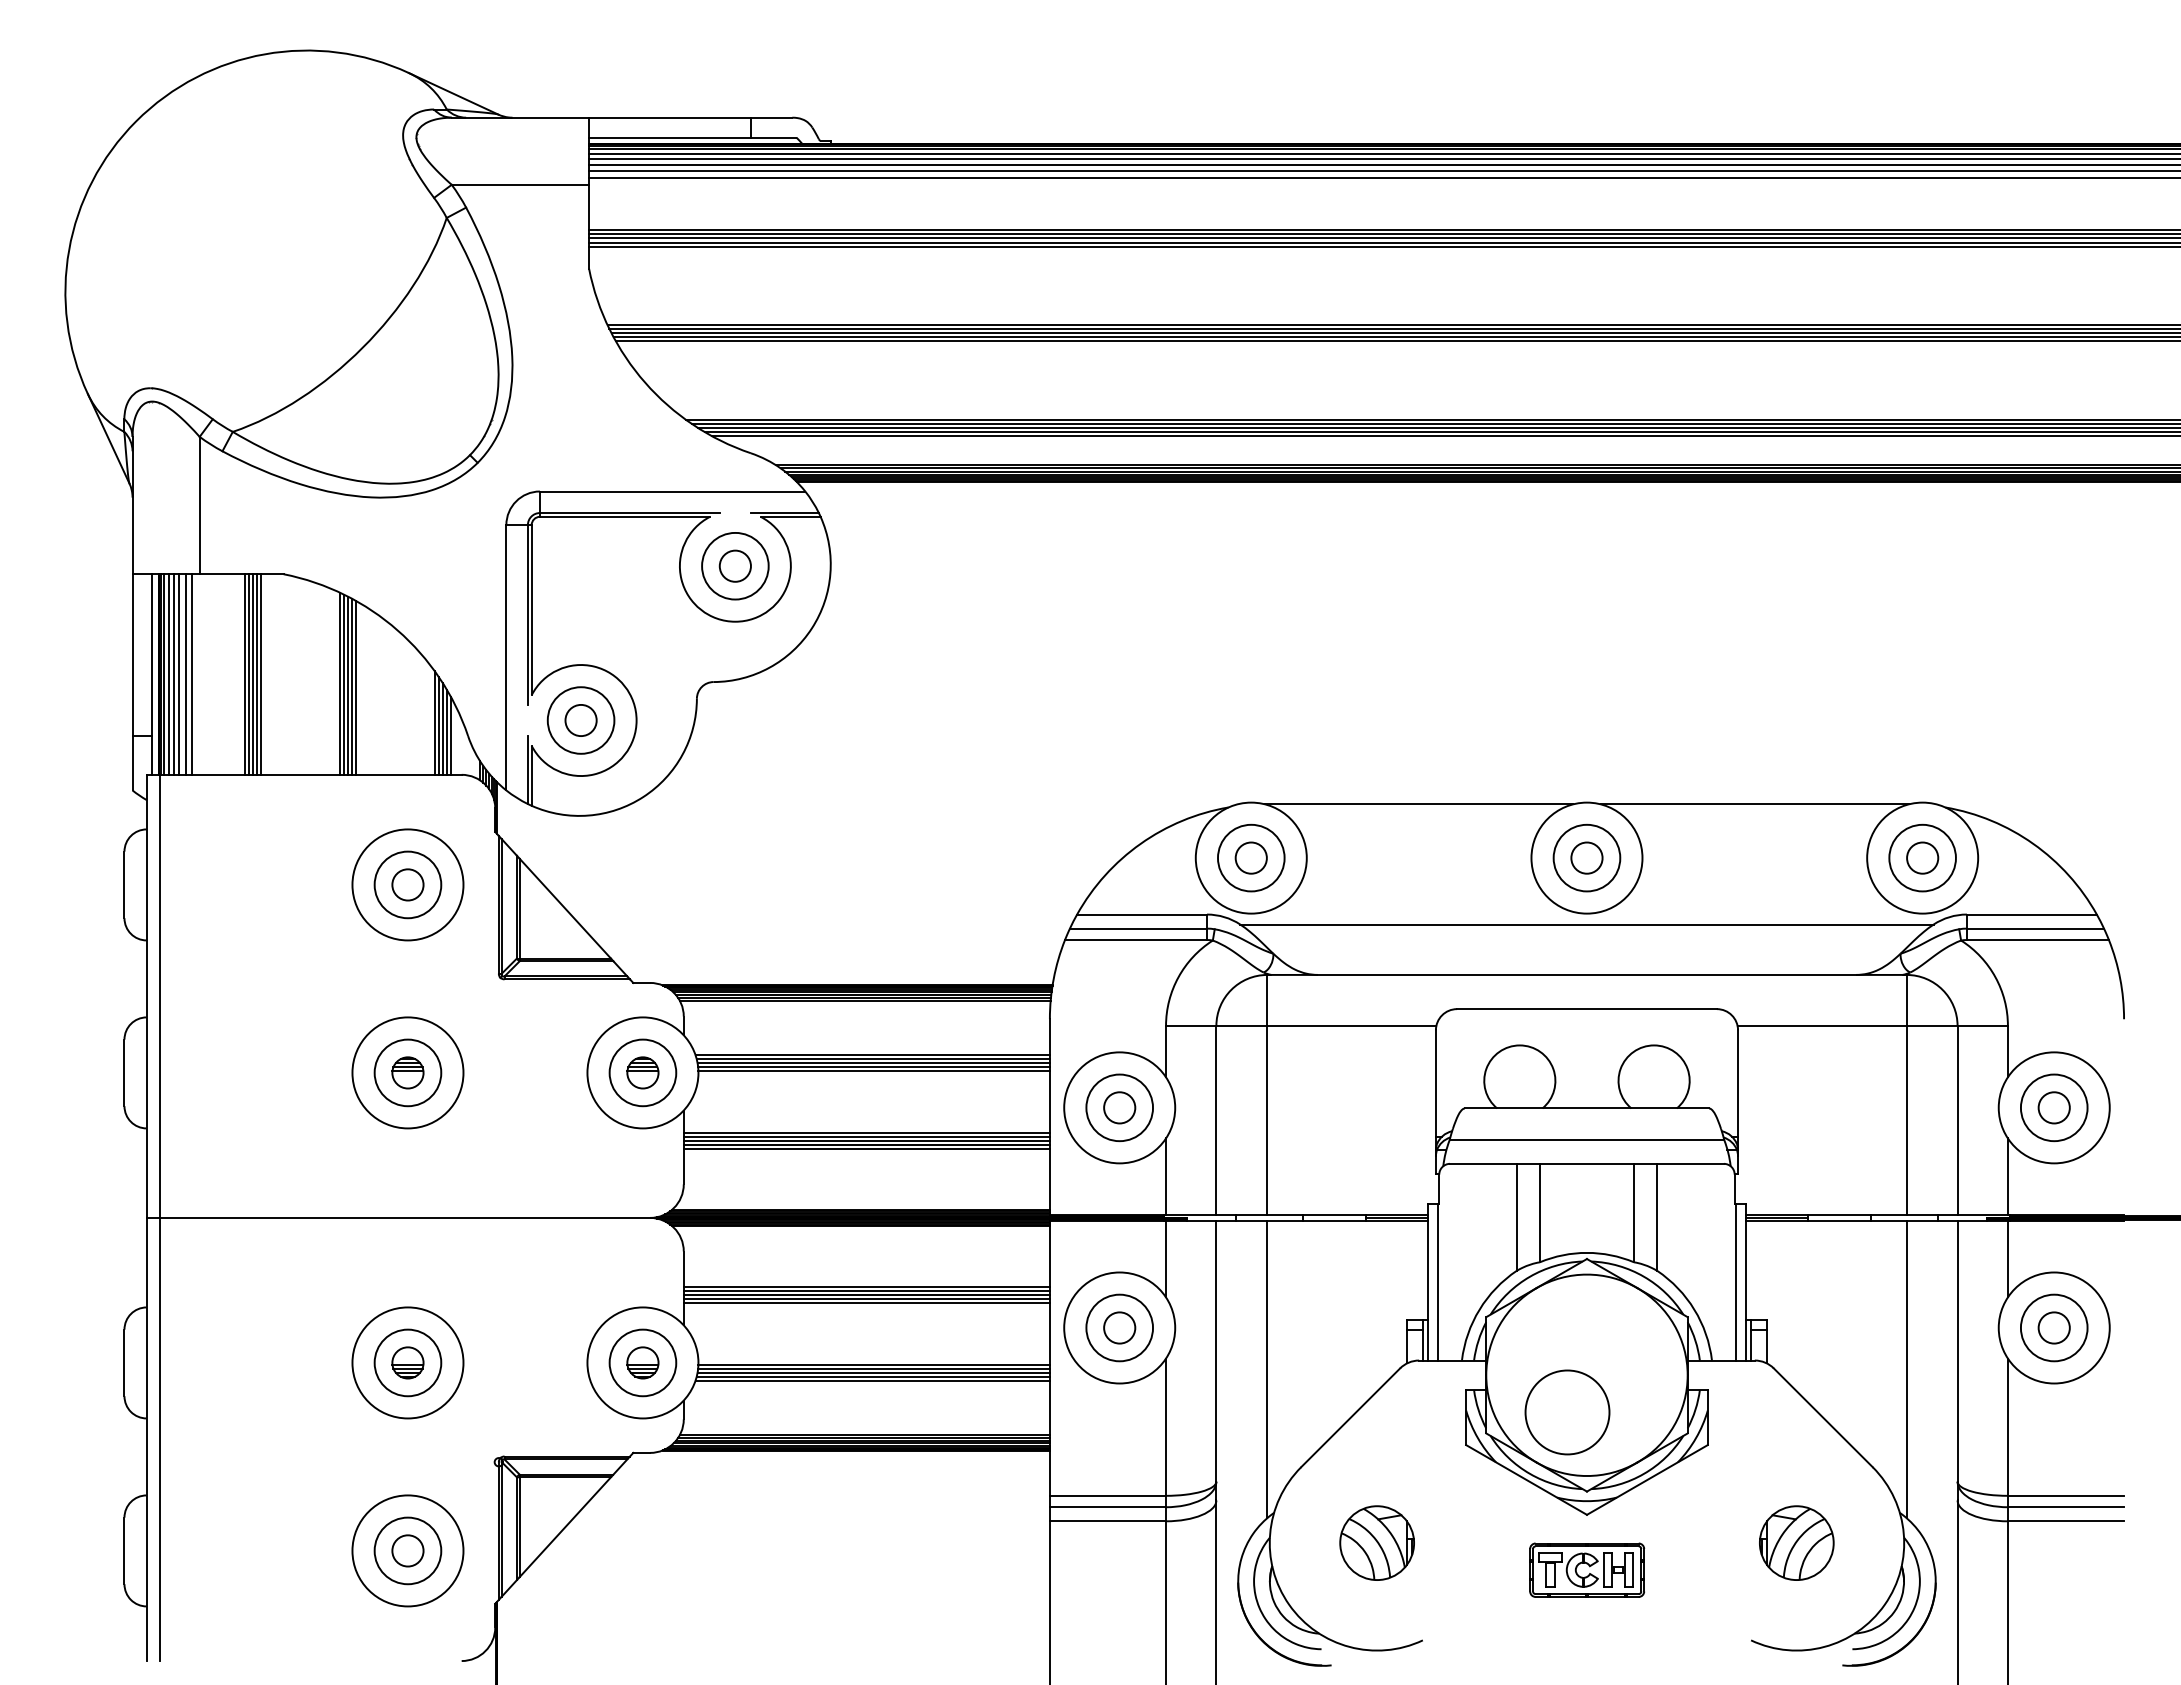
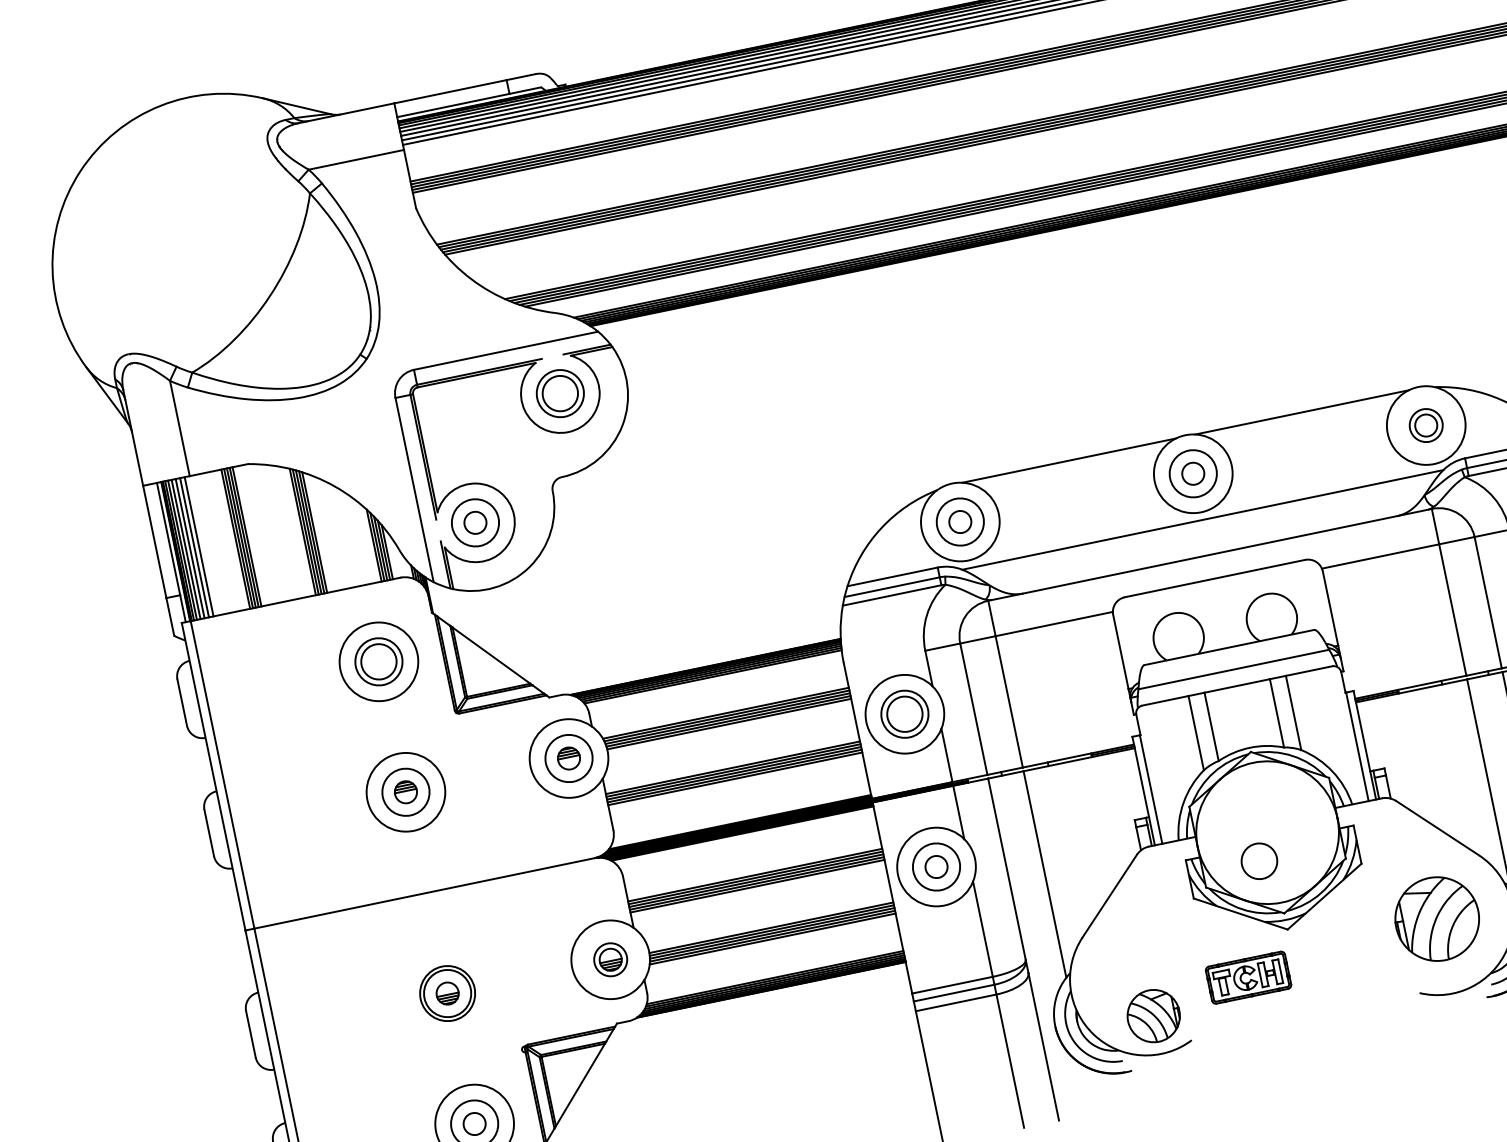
circle: (734, 565) -> (559, 393), size x1.6
circle: (1922, 857) -> (1426, 425), size x0.7
circle: (407, 884) -> (378, 661), size x1.6
circle: (1119, 1107) -> (904, 714), size x1.6
circle: (407, 1362) -> (447, 993), size x0.7
circle: (642, 1362) -> (610, 959), size x0.7
circle: (1567, 1412) -> (1259, 861), size x0.6
part: (1376, 1542) -> (1153, 1015), moved
part: (1796, 1542) -> (1437, 918), size x1.6
part: (1587, 1569) -> (1248, 977), moved

